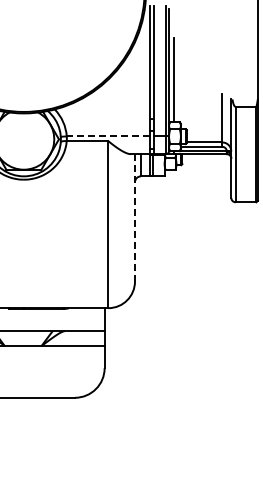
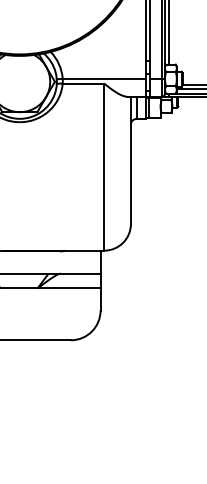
line: (108, 136) -> (104, 78), dashed -> solid
line: (135, 217) -> (131, 159), dashed -> solid

